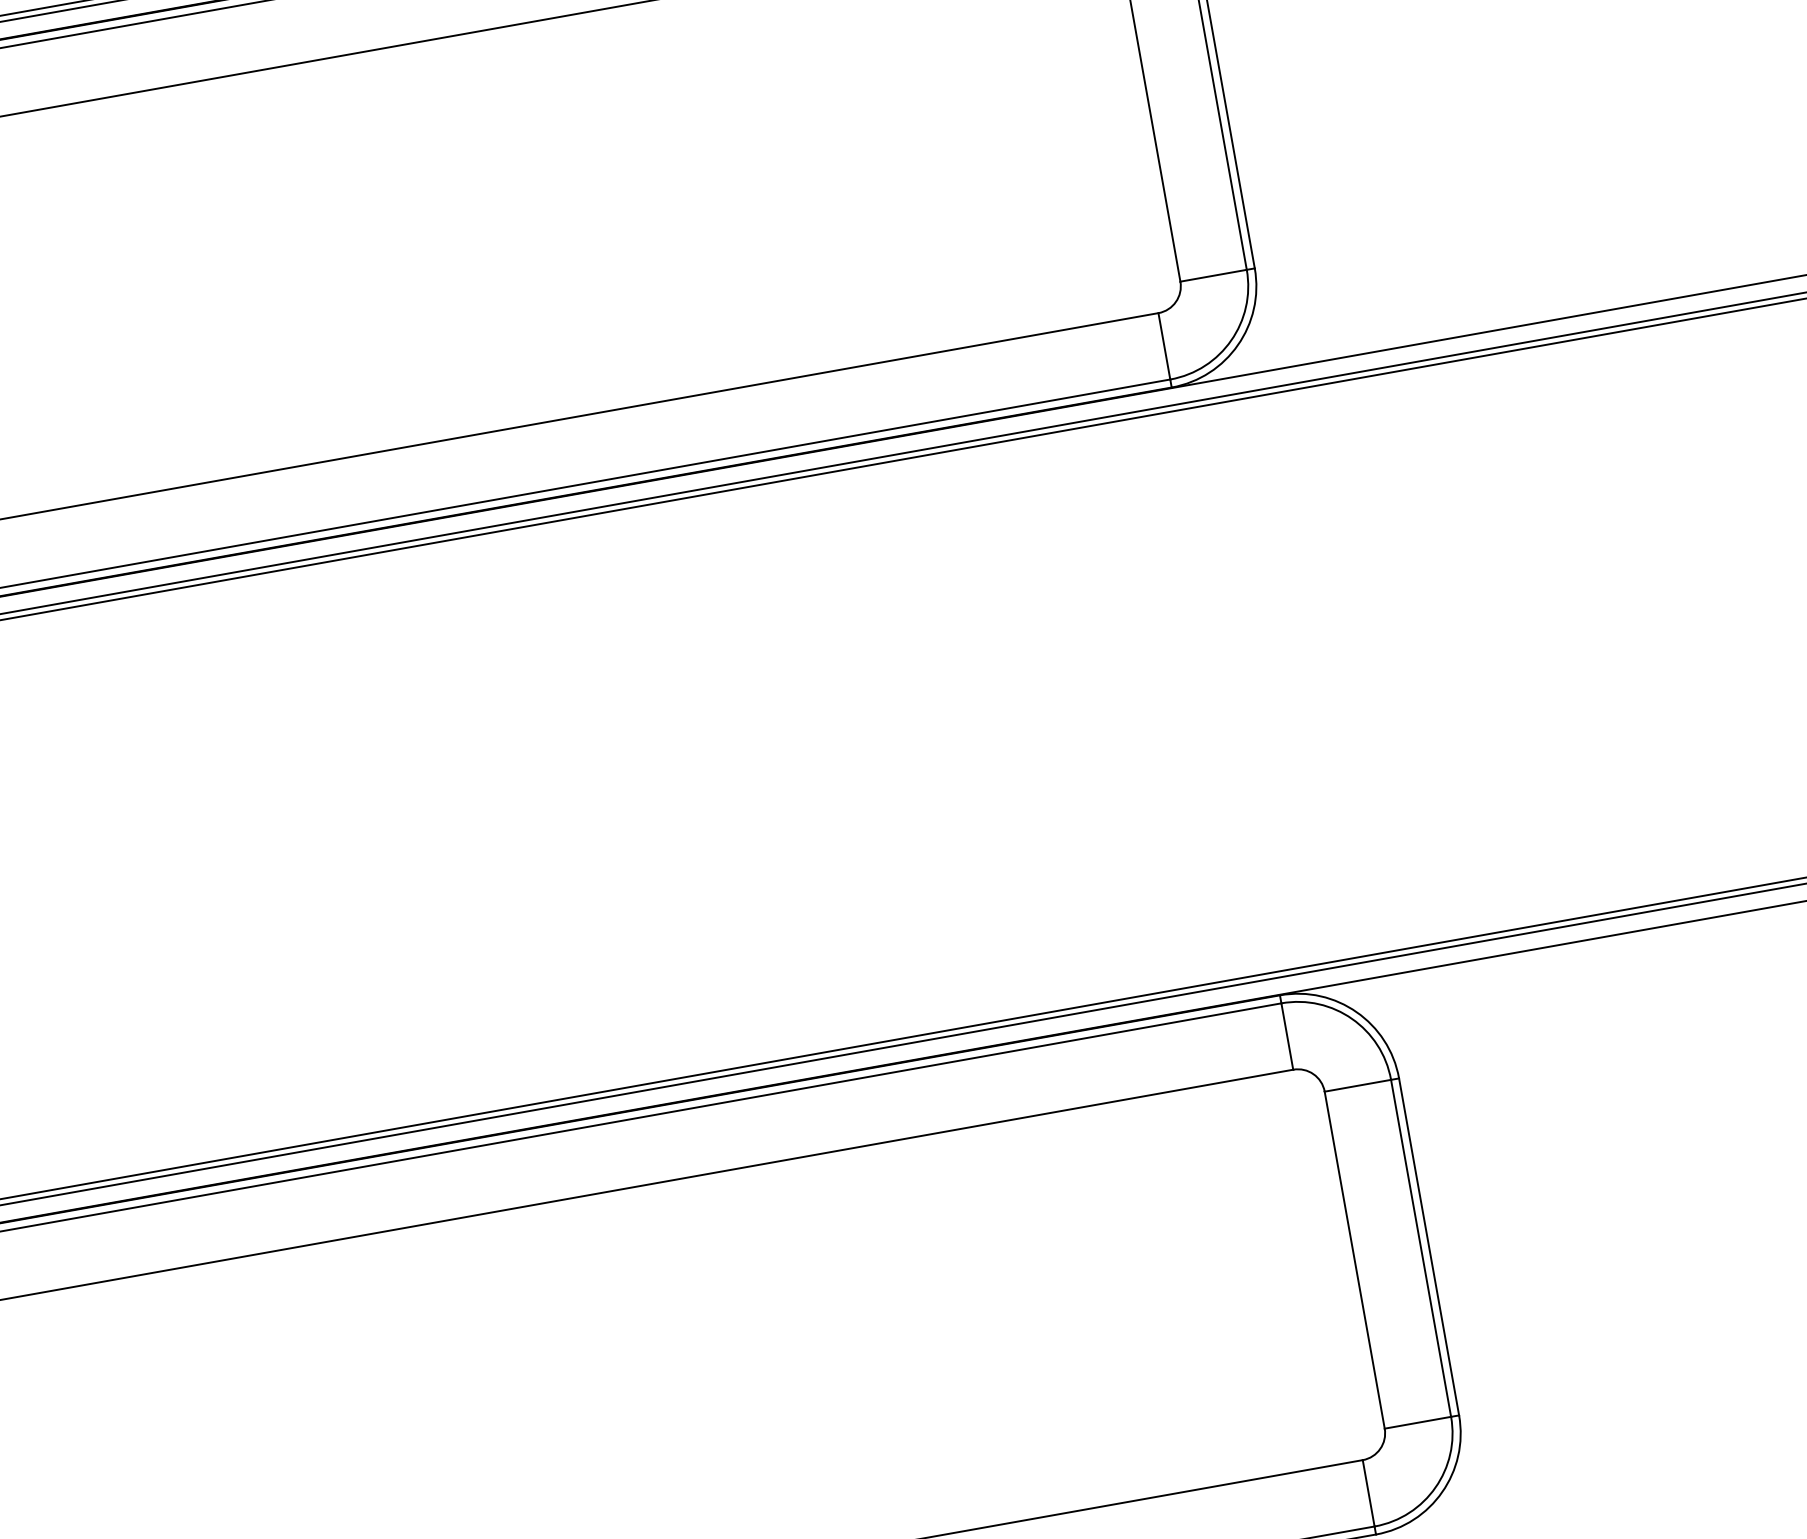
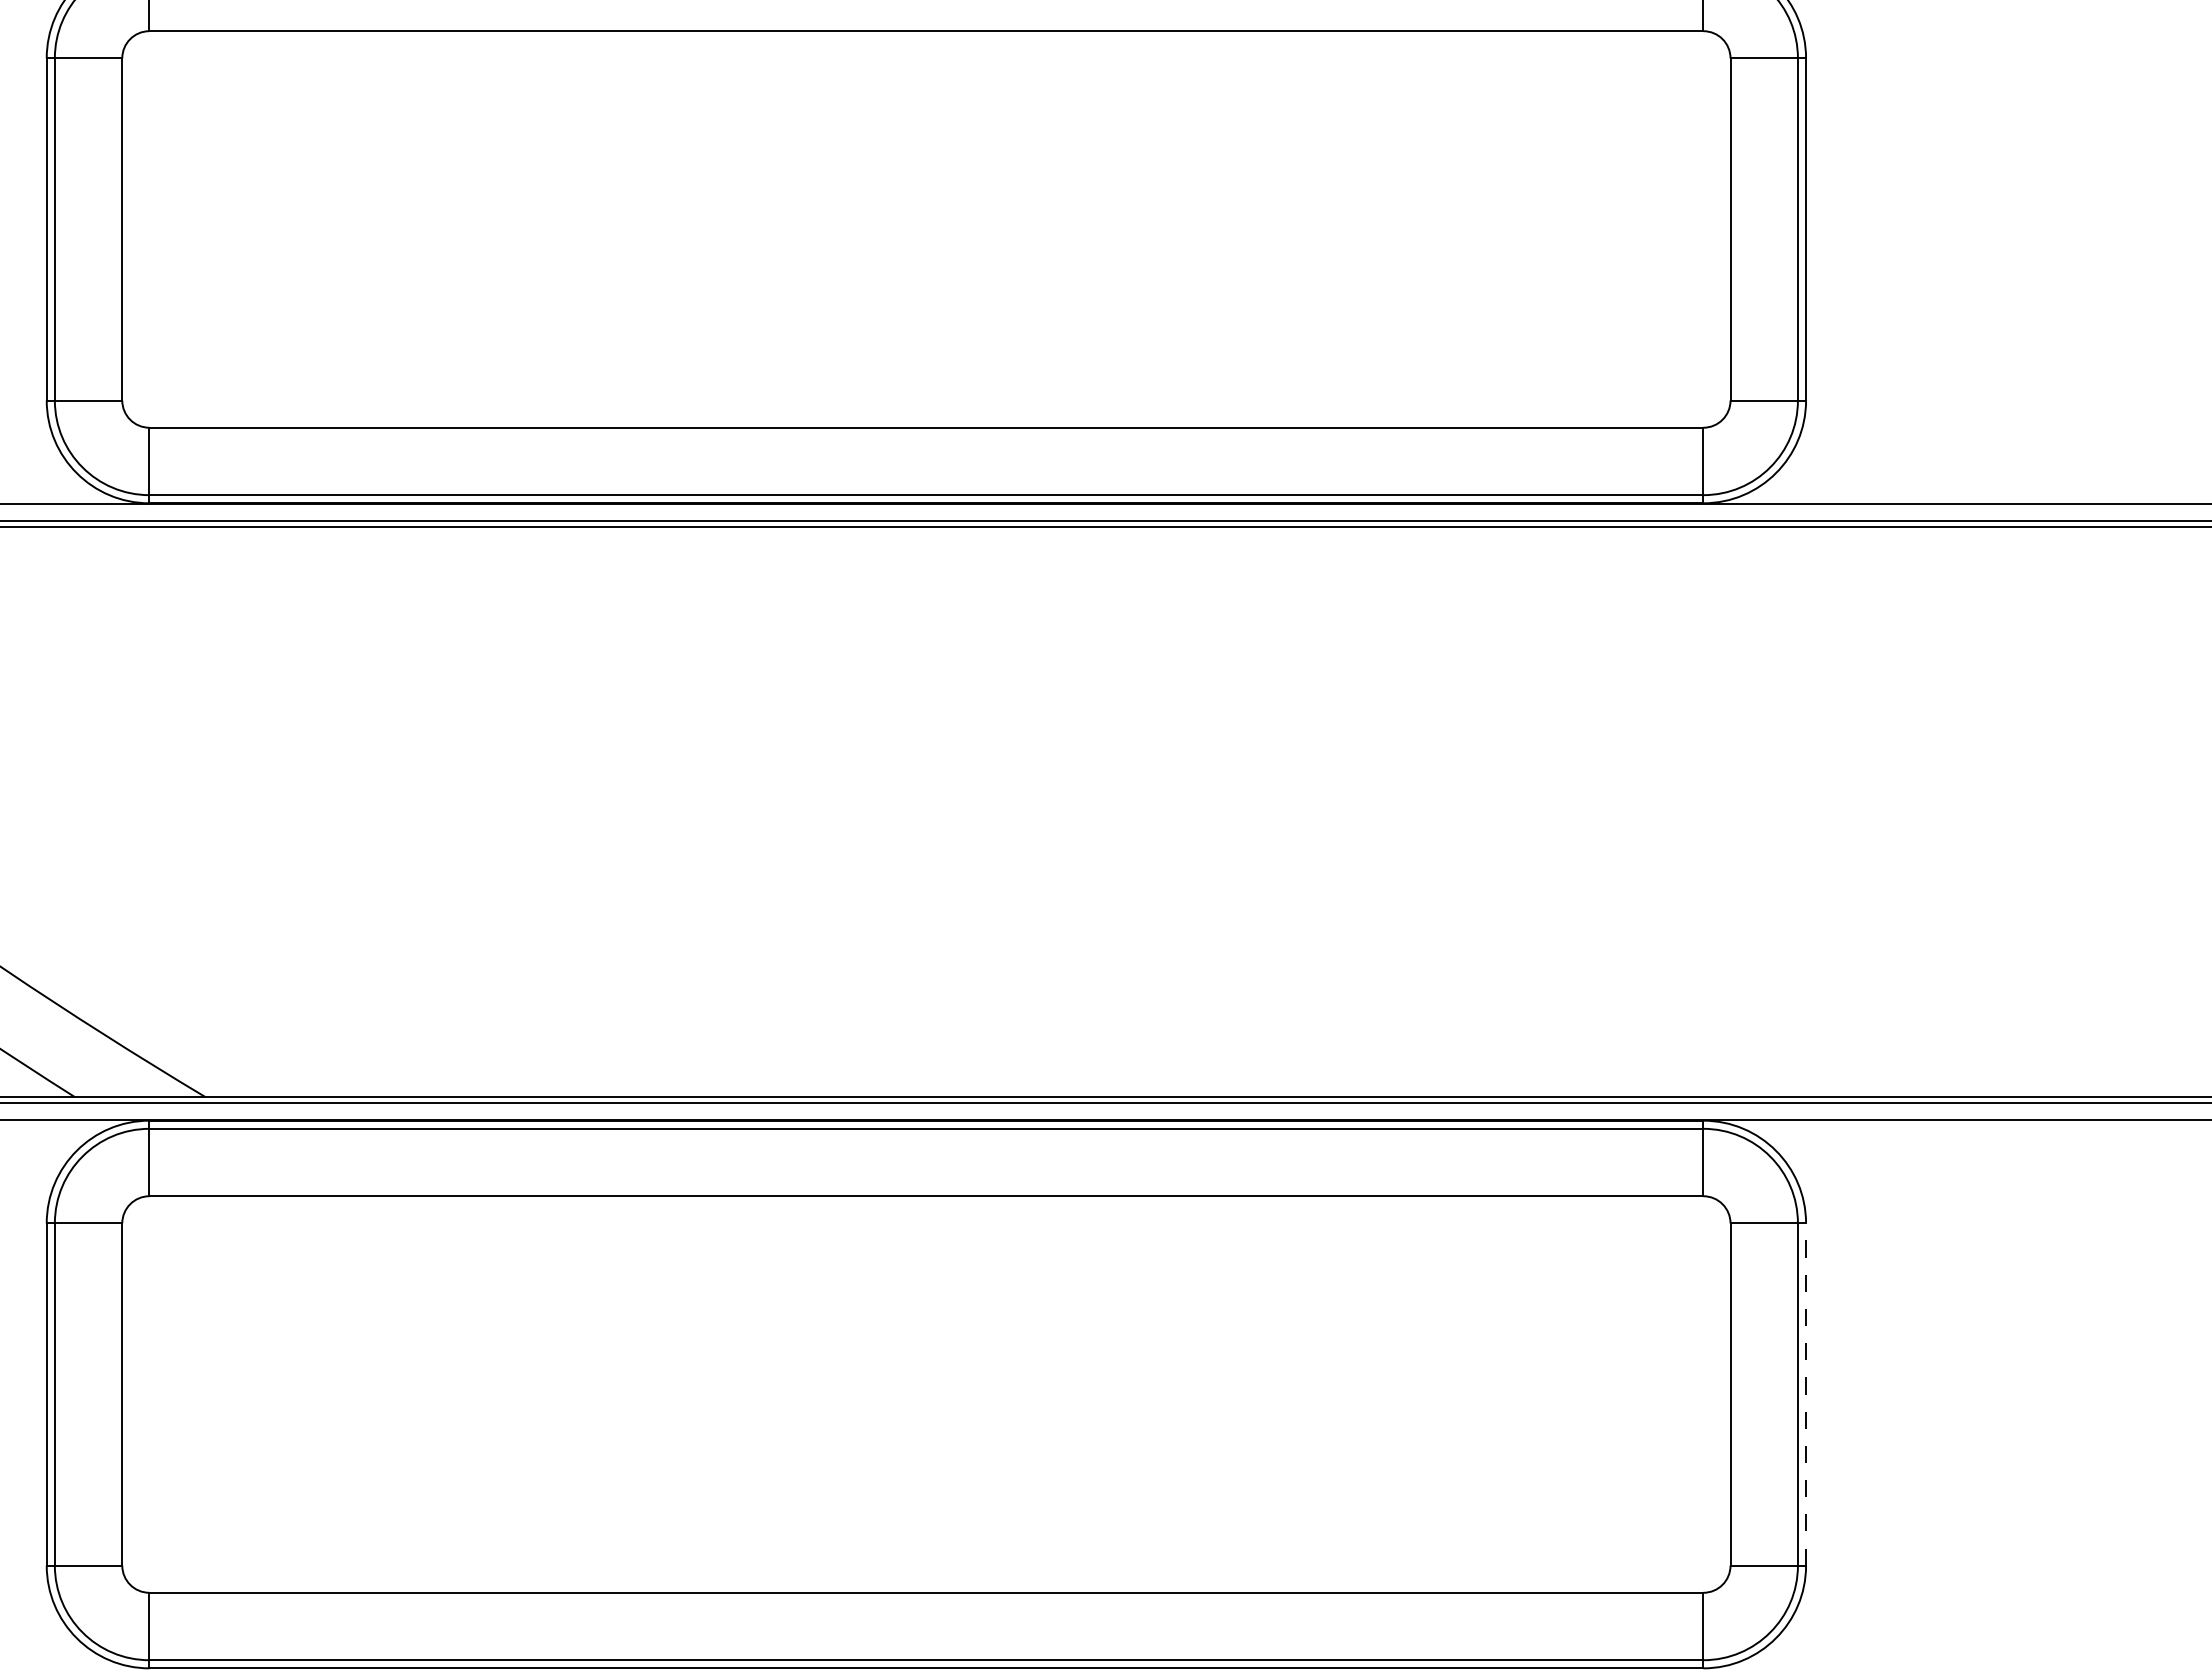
line: (1429, 1246) -> (1806, 1394), solid -> dashed

